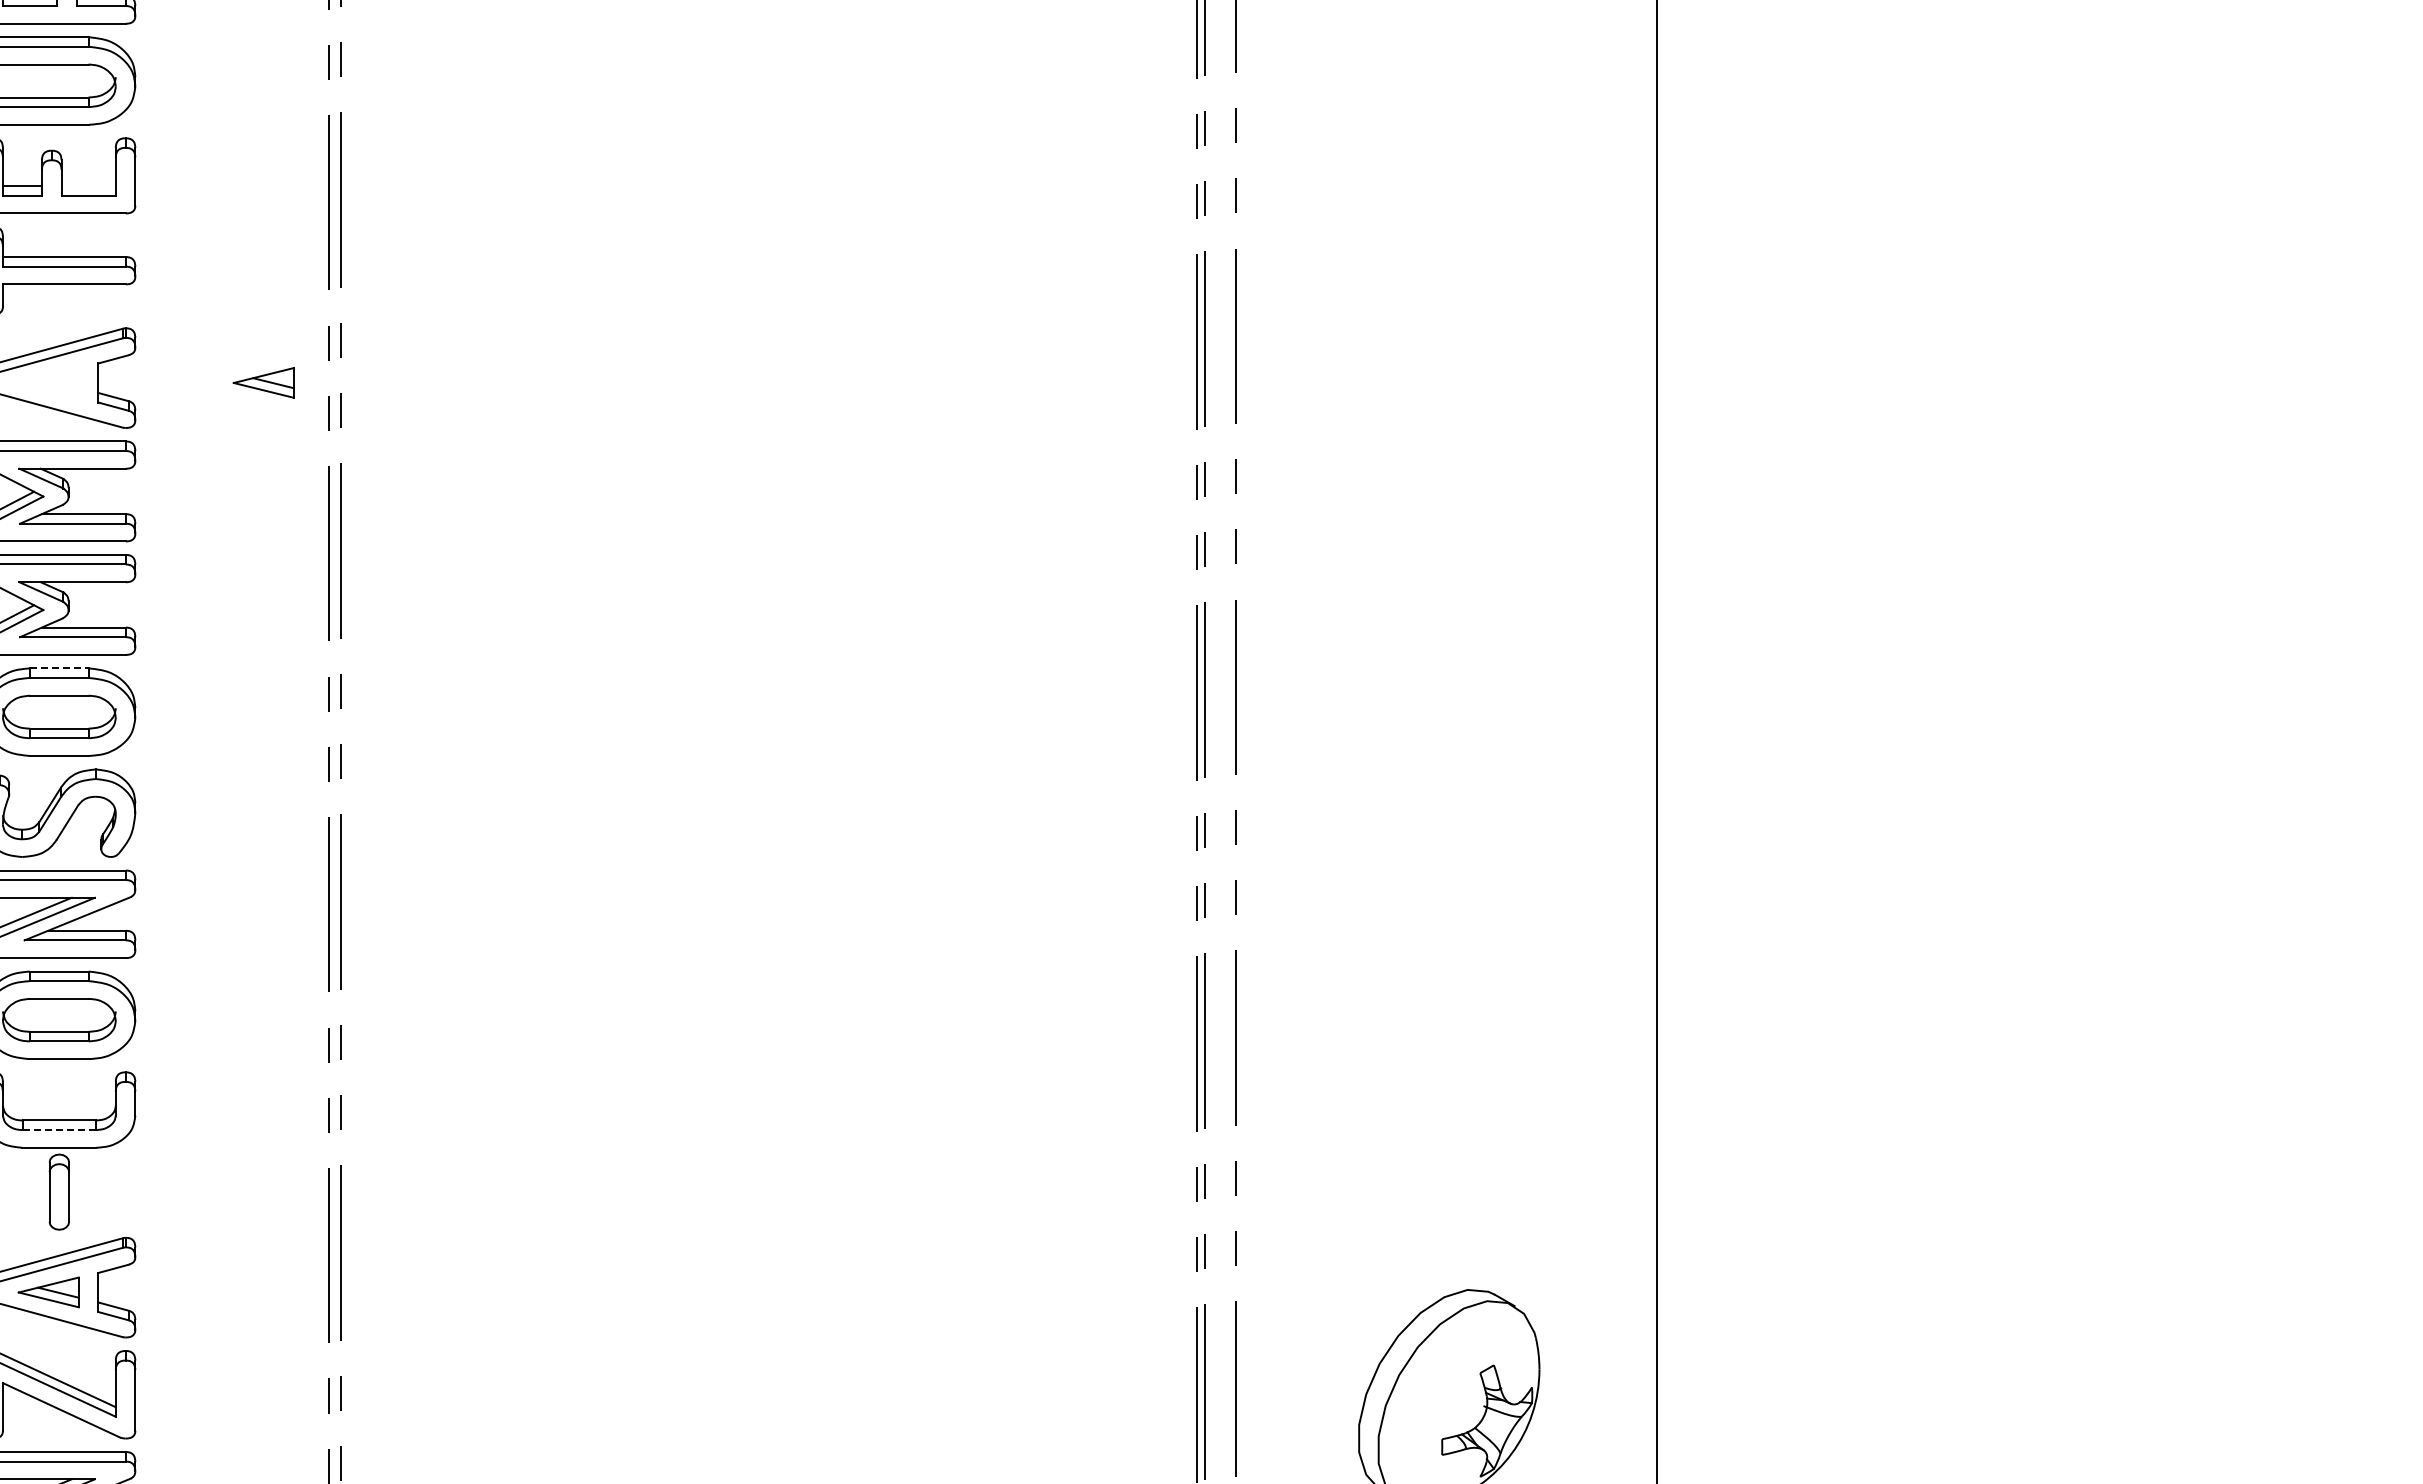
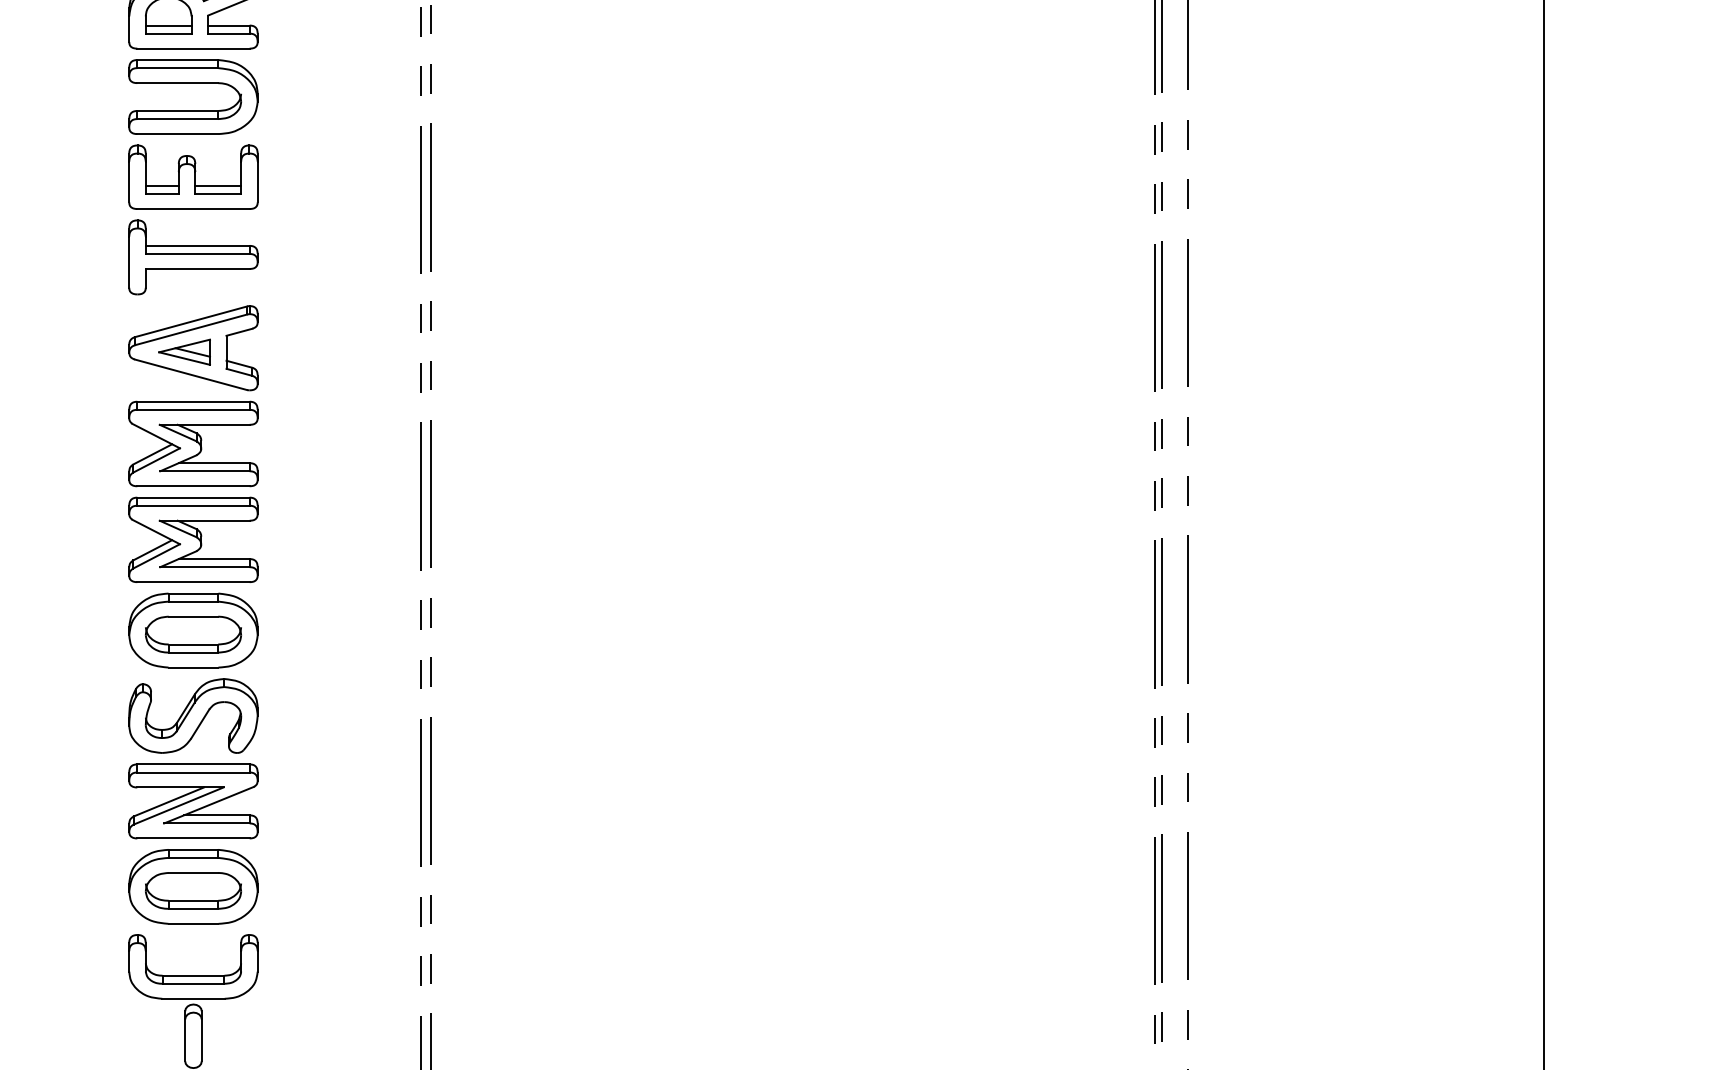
line: (88, 186) -> (218, 186), added
part: (263, 382) -> (184, 351), moved
line: (59, 668) -> (193, 593), dashed -> solid
line: (59, 1130) -> (193, 984), dashed -> solid

